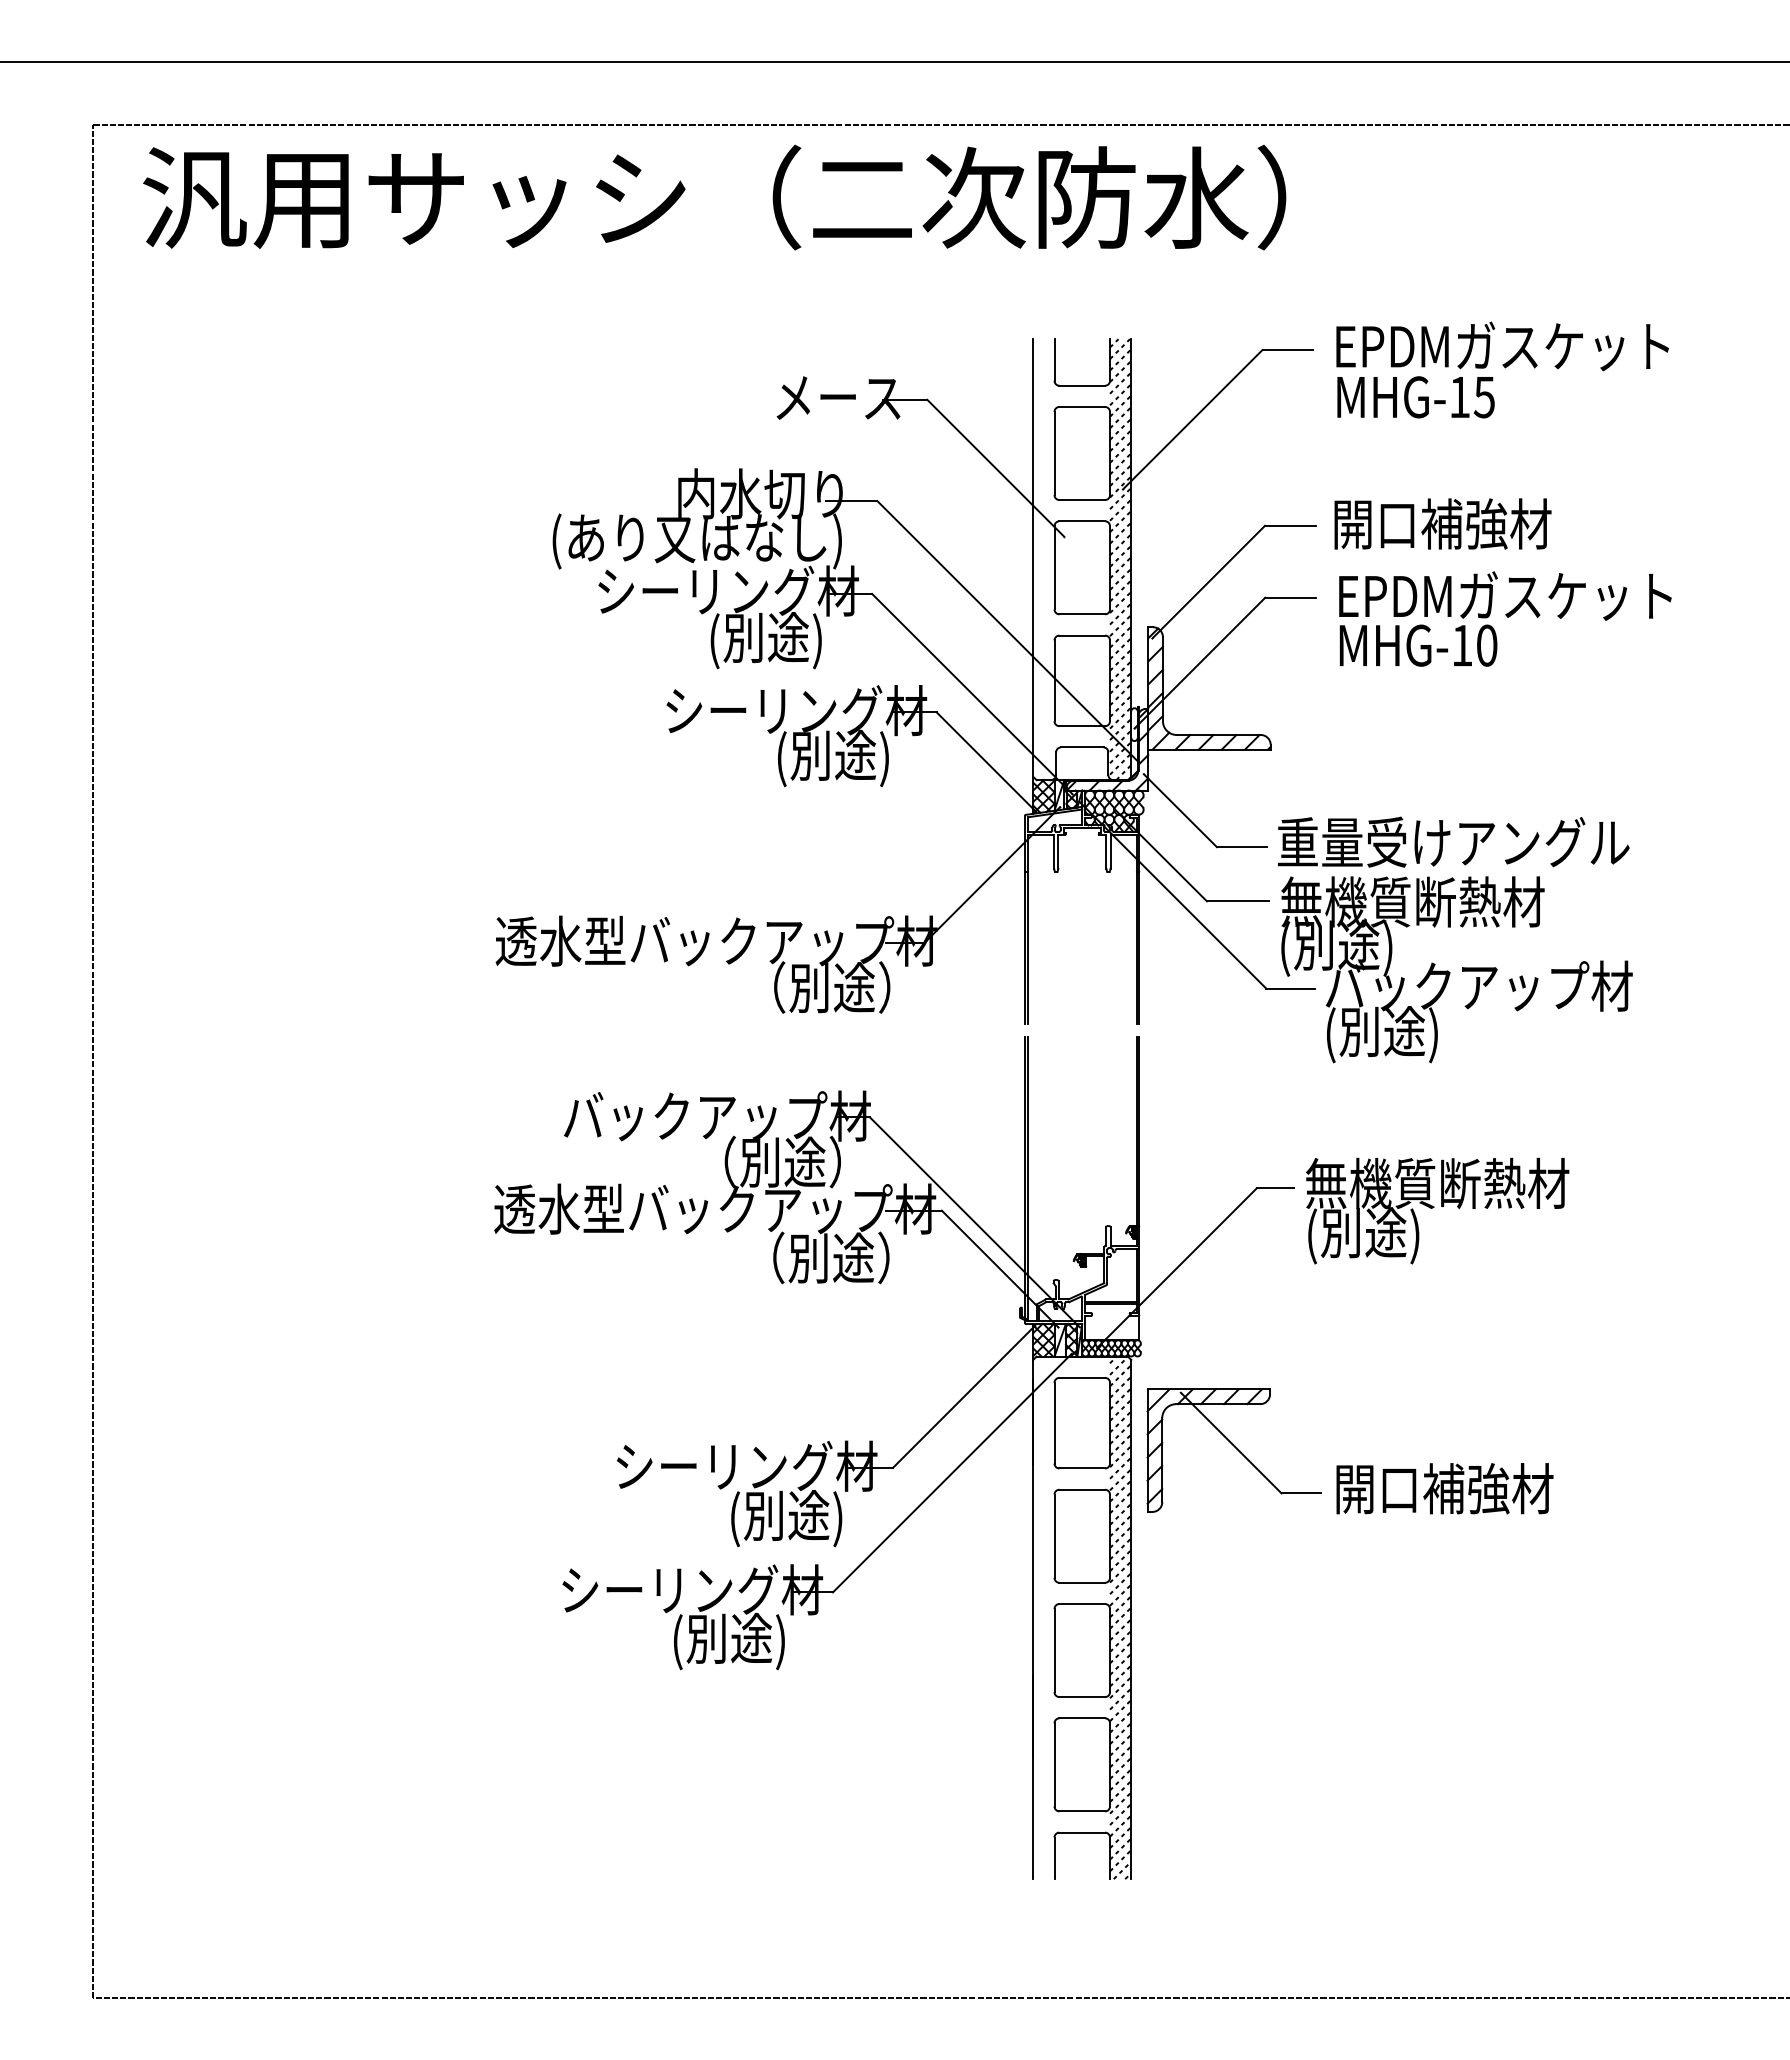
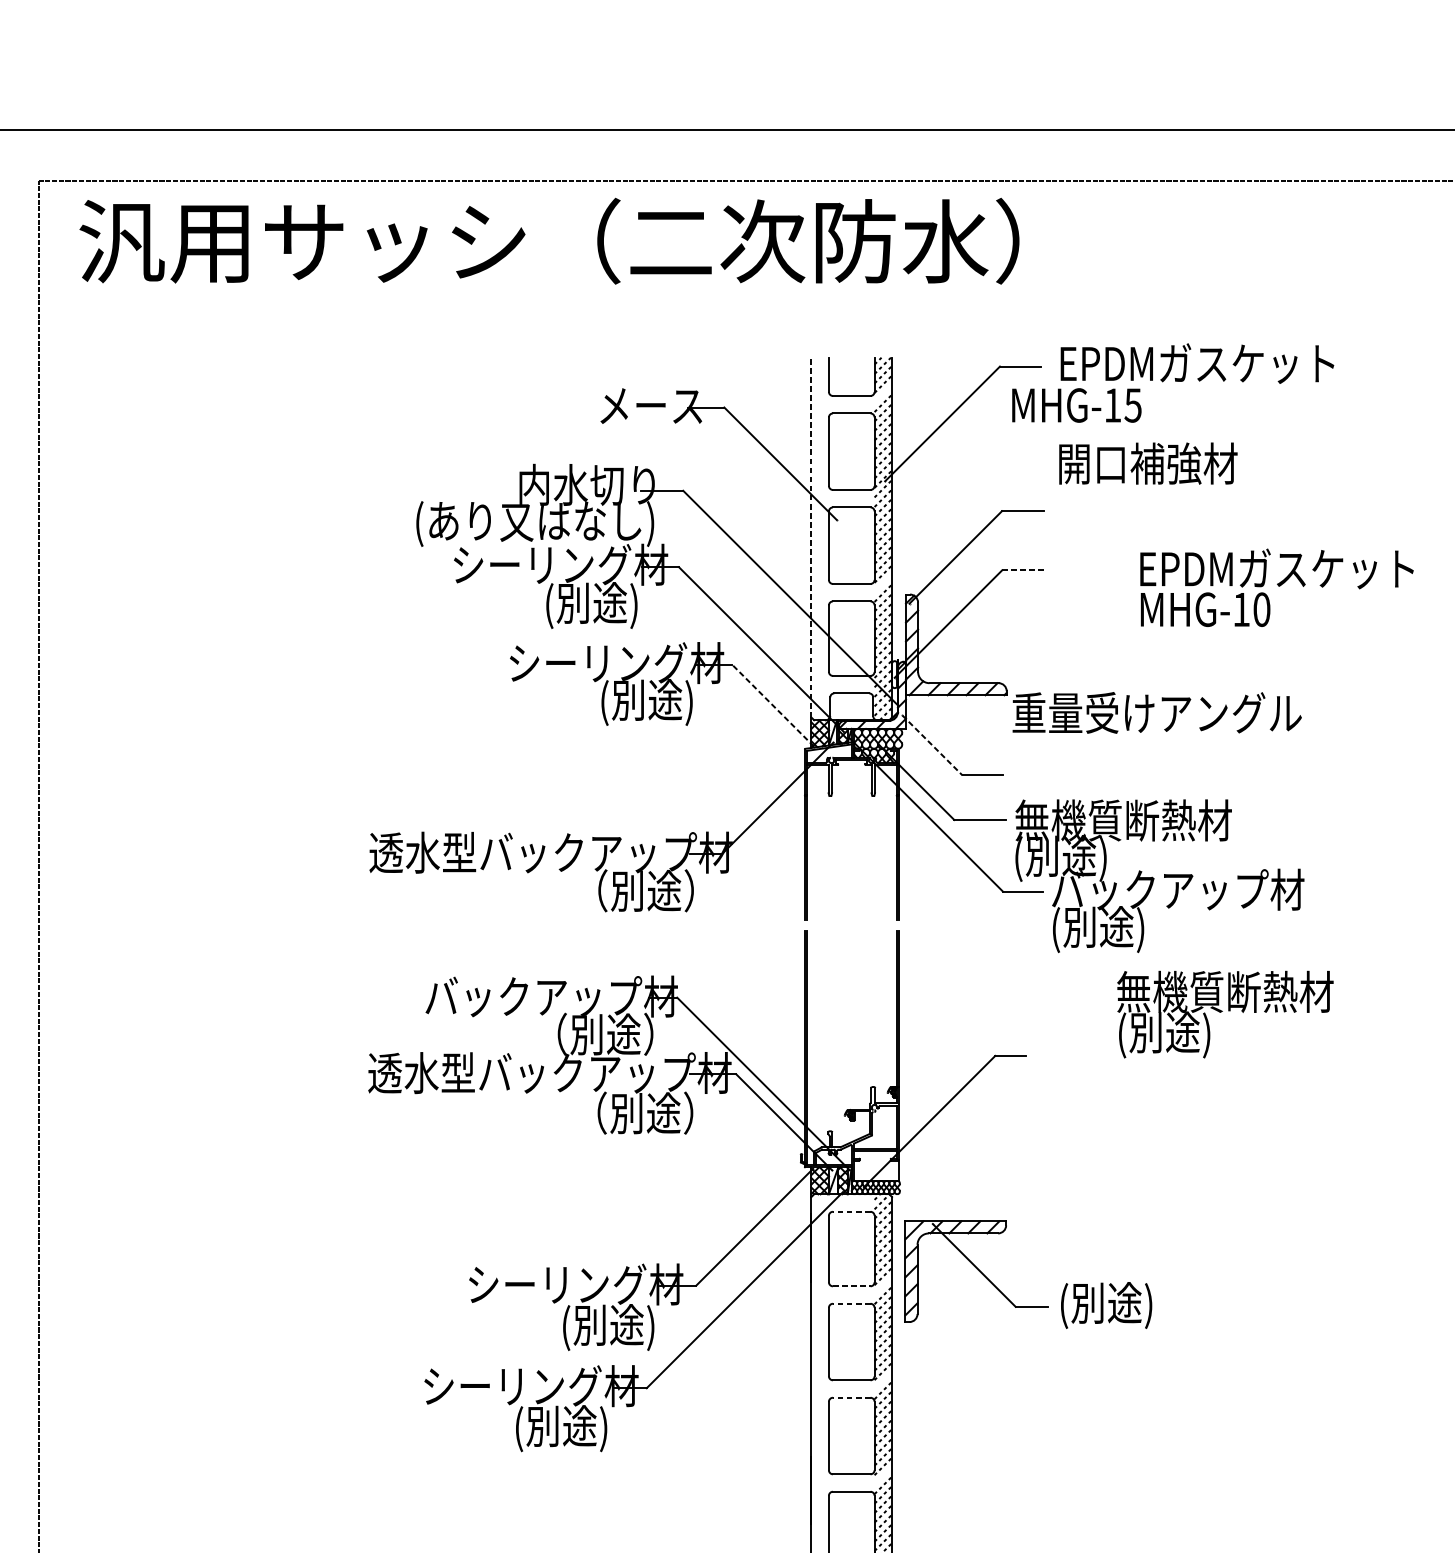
line: (1120, 382) -> (883, 393), removed
text: (1415, 397) -> (1076, 405), moved
text: (1442, 523) -> (1147, 463), moved
line: (1033, 558) -> (811, 538), solid -> dashed
line: (1291, 597) -> (1023, 570), solid -> dashed
line: (1120, 613) -> (883, 583), removed
text: (1505, 618) -> (1277, 587), moved
line: (986, 761) -> (773, 704), solid -> dashed
line: (1180, 810) -> (932, 745), solid -> dashed
text: (1453, 841) -> (1157, 712), moved
text: (1437, 1210) -> (1225, 1014), moved
line: (1082, 1377) -> (851, 1211), solid -> dashed
line: (1120, 1467) -> (883, 1285), removed
line: (1082, 1468) -> (851, 1286), solid -> dashed
line: (1082, 1489) -> (851, 1303), solid -> dashed
text: (1444, 1491) -> (1149, 1305), 開口補強材 -> (別途)
line: (1120, 1583) -> (883, 1380), removed
line: (1082, 1604) -> (851, 1398), solid -> dashed
line: (1120, 1698) -> (883, 1475), removed

